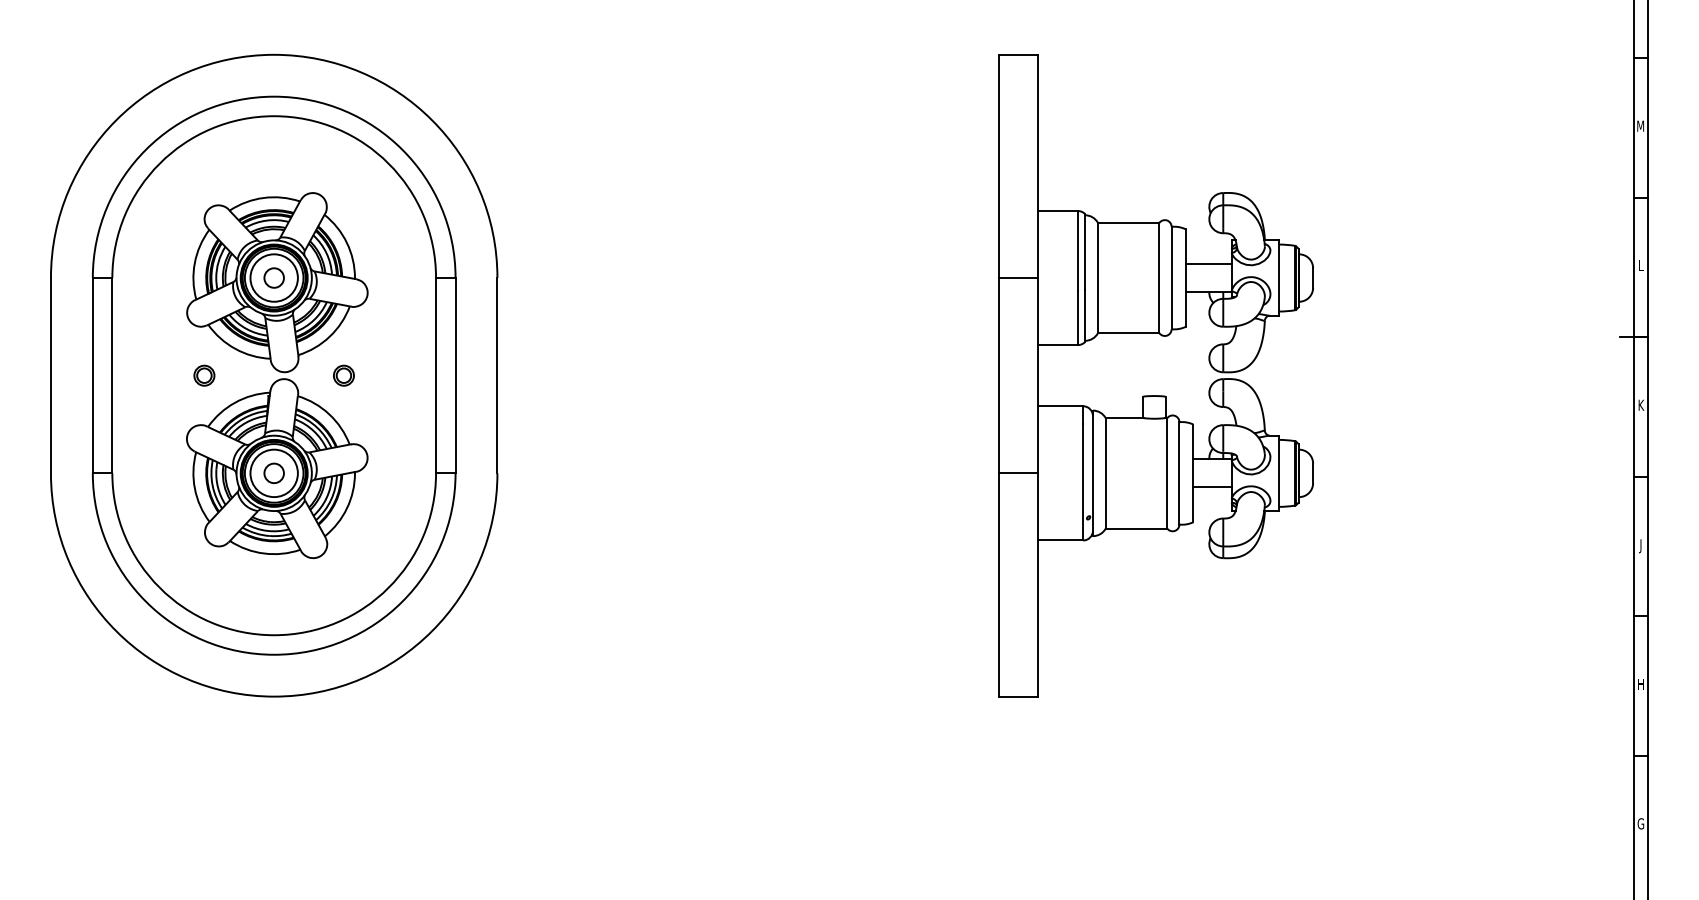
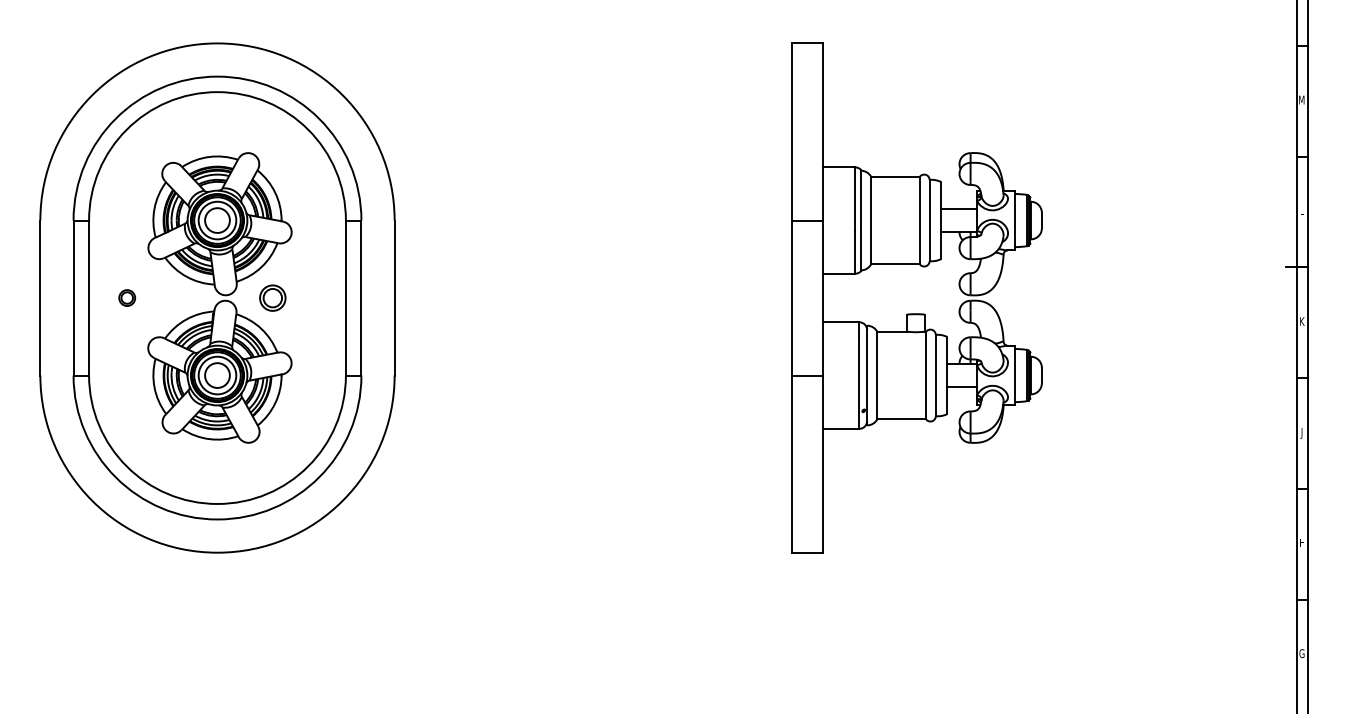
circle: (273, 277) -> (216, 220), size x1.6
part: (204, 375) -> (127, 297), moved
part: (343, 375) -> (272, 297), size x1.6
circle: (273, 473) -> (216, 375), size x1.6

